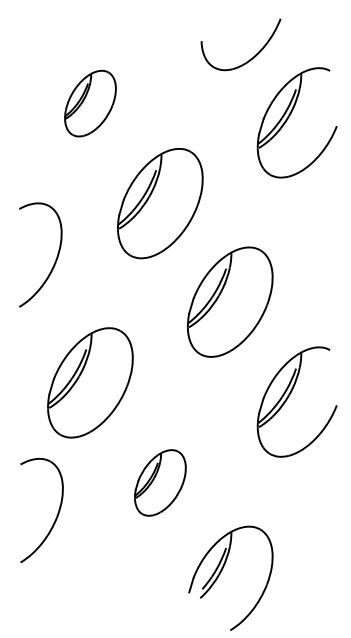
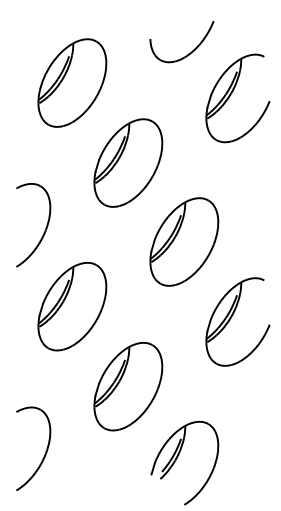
part: (249, 59) -> (188, 53), moved
part: (90, 102) -> (72, 82), size x1.67
part: (54, 261) -> (44, 230), moved
part: (160, 482) -> (128, 386), size x1.67
part: (56, 513) -> (45, 451), moved

